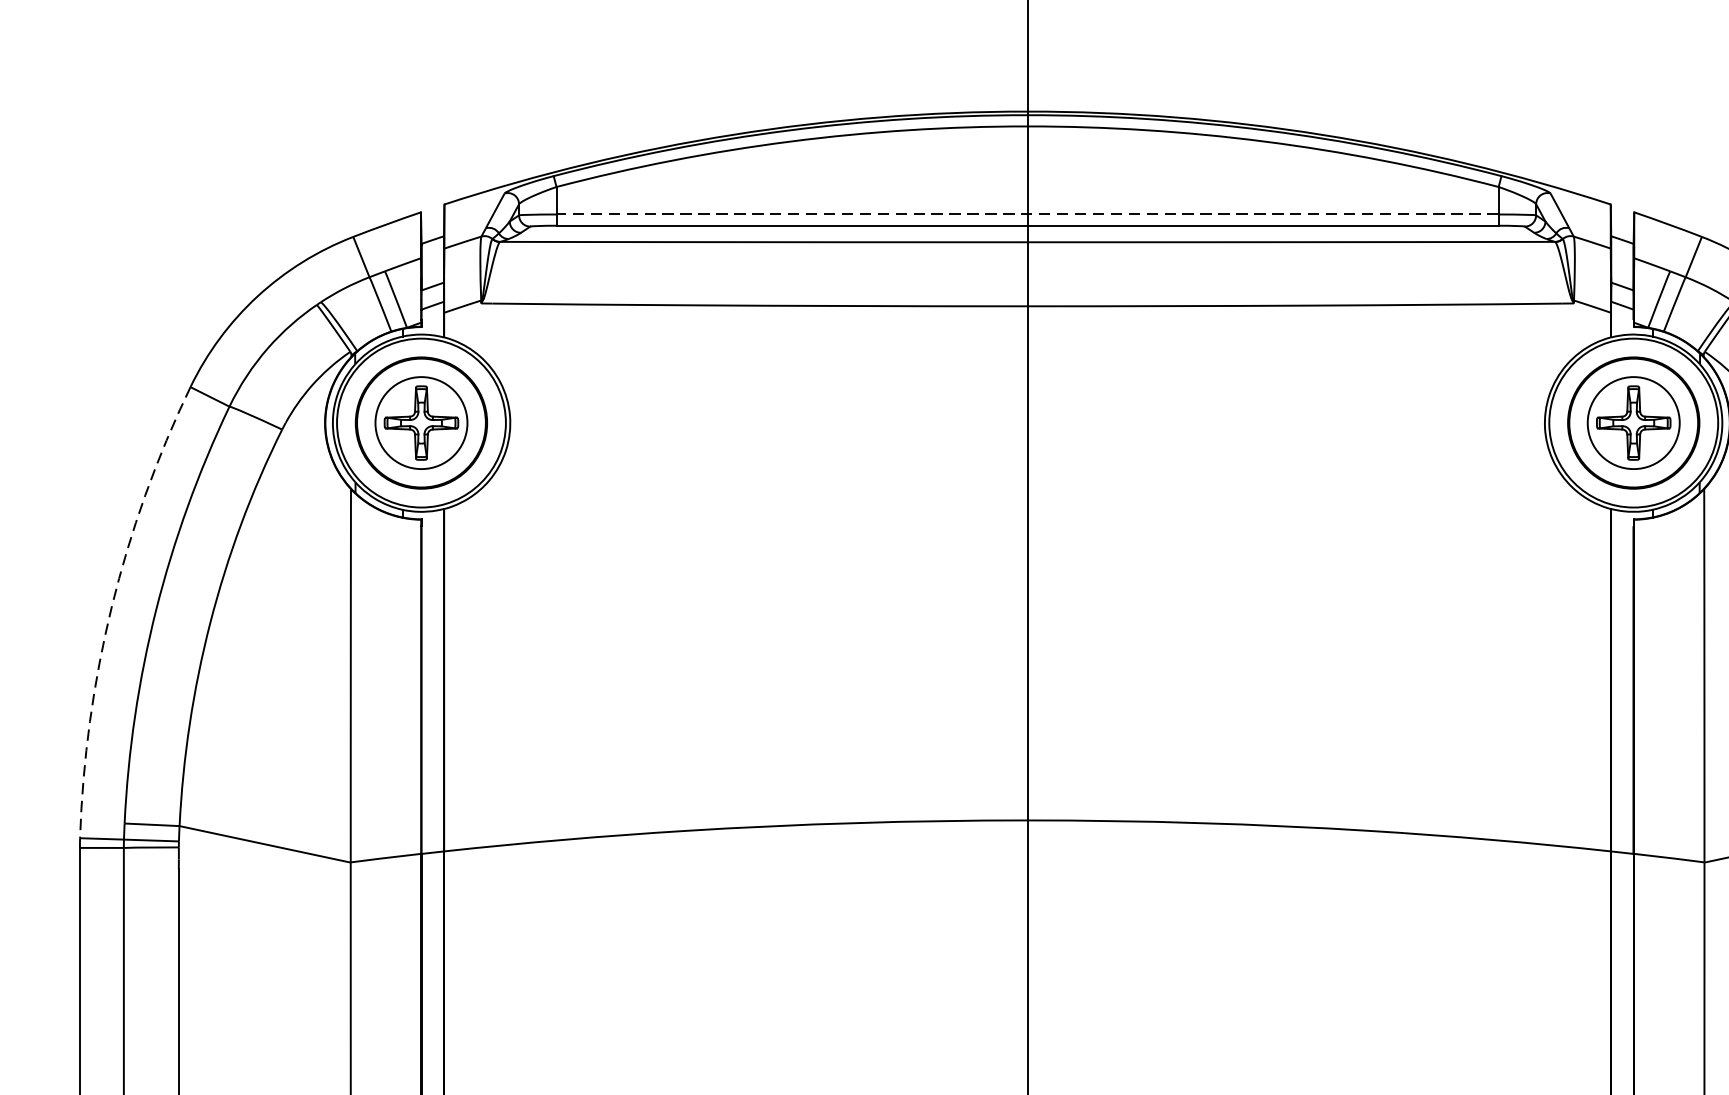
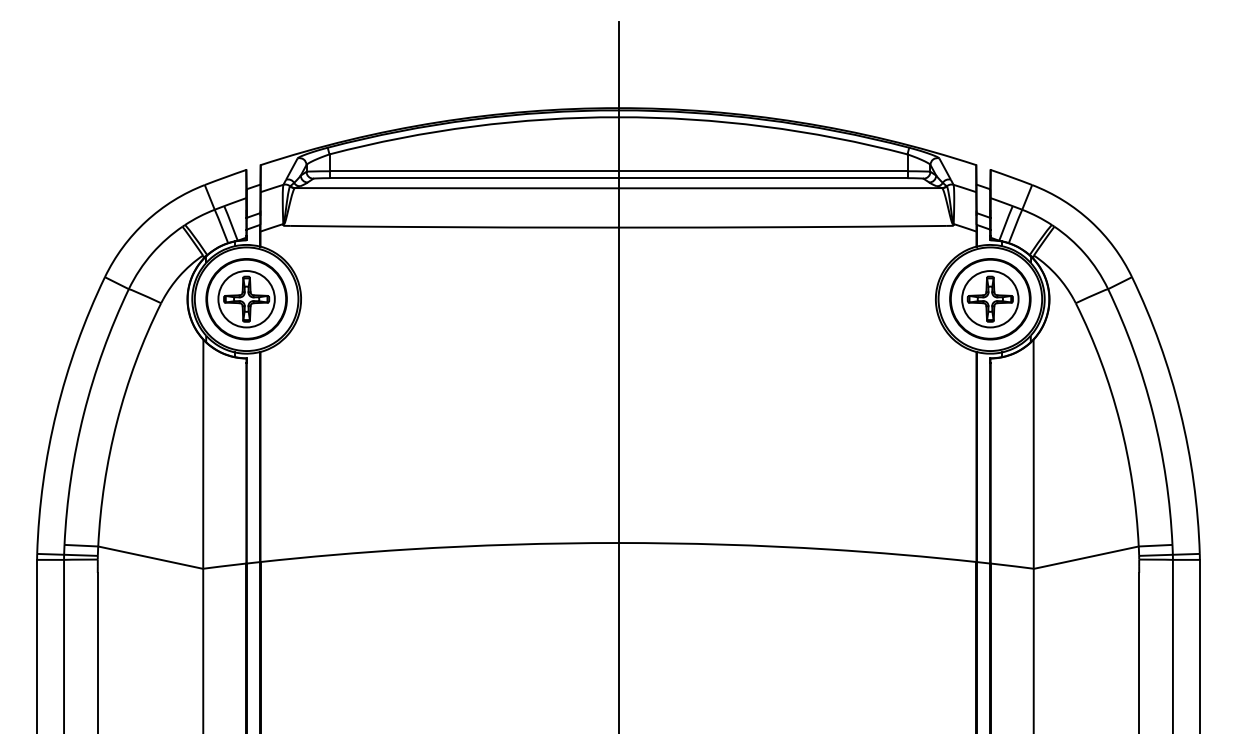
line: (1027, 214) -> (618, 171), dashed -> solid
arc: (111, 607) -> (56, 412), dashed -> solid

